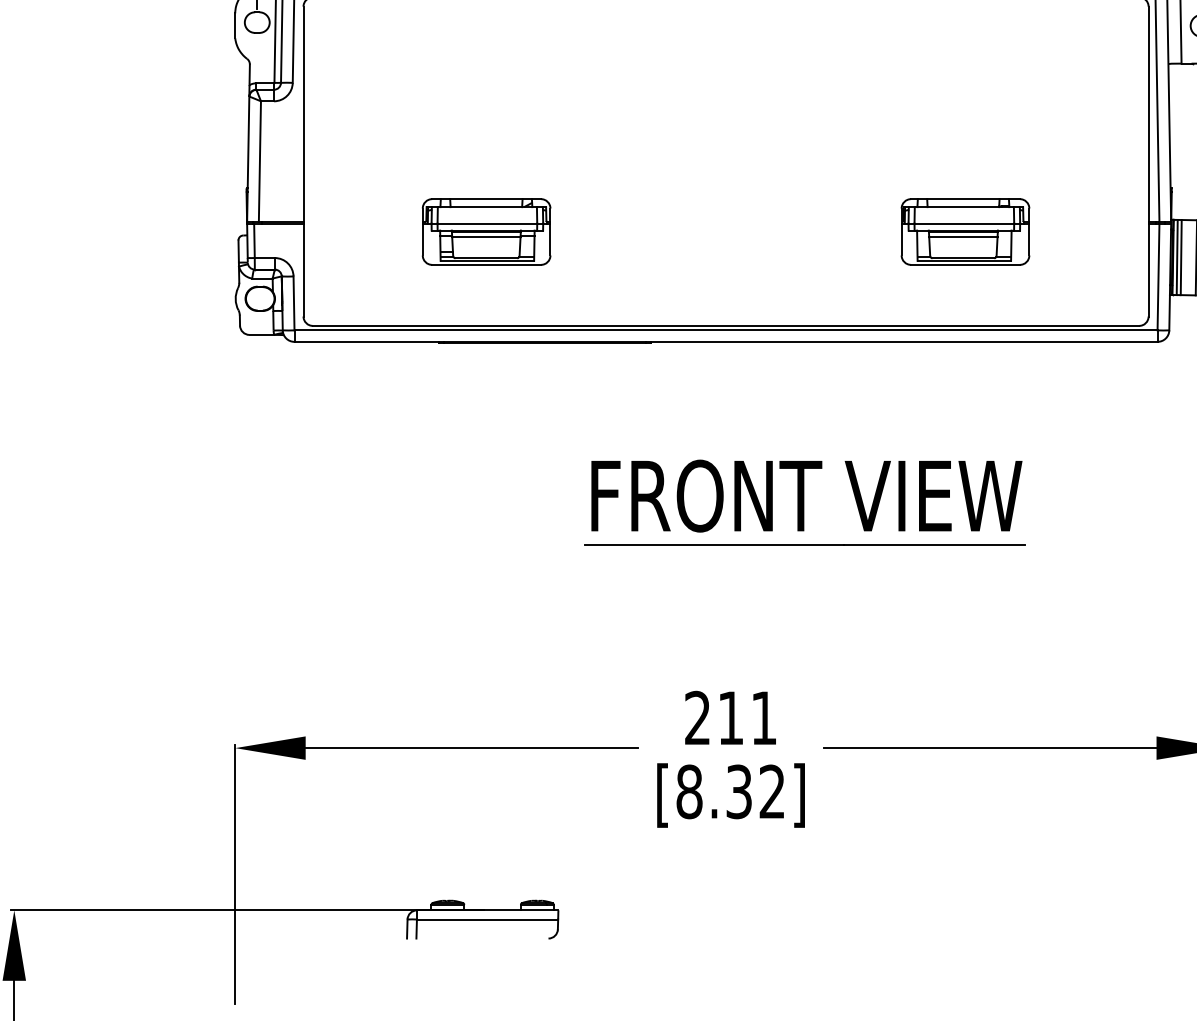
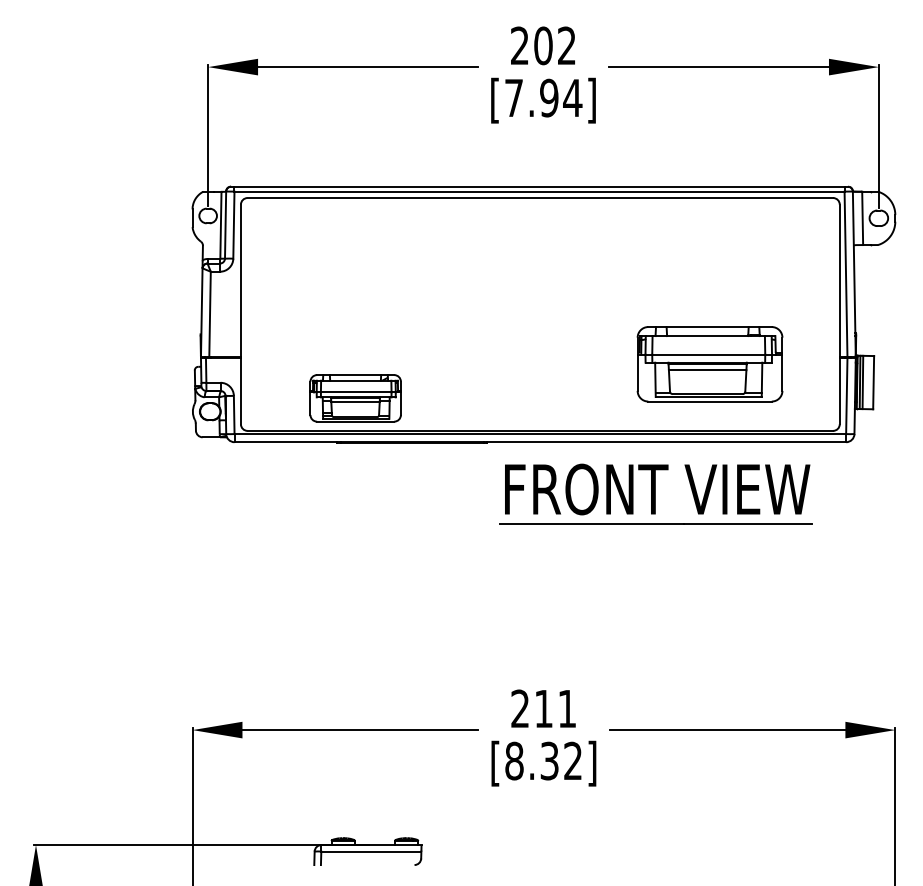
part: (486, 232) -> (355, 398), moved
part: (964, 232) -> (709, 364), size x1.6
part: (803, 501) -> (655, 493), moved

